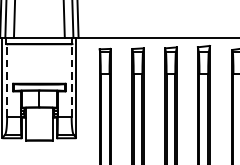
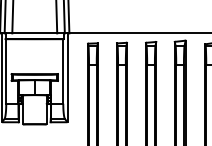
line: (7, 79) -> (6, 70), dashed -> solid
line: (71, 79) -> (63, 70), dashed -> solid

